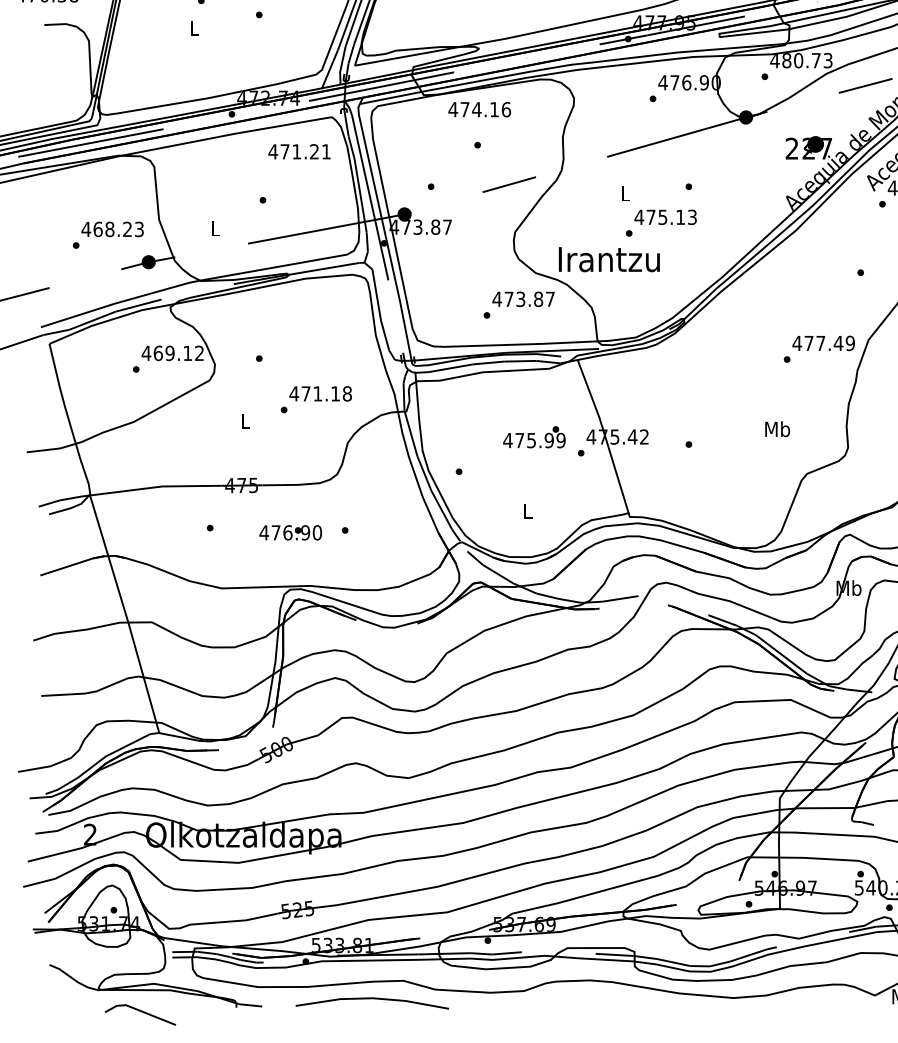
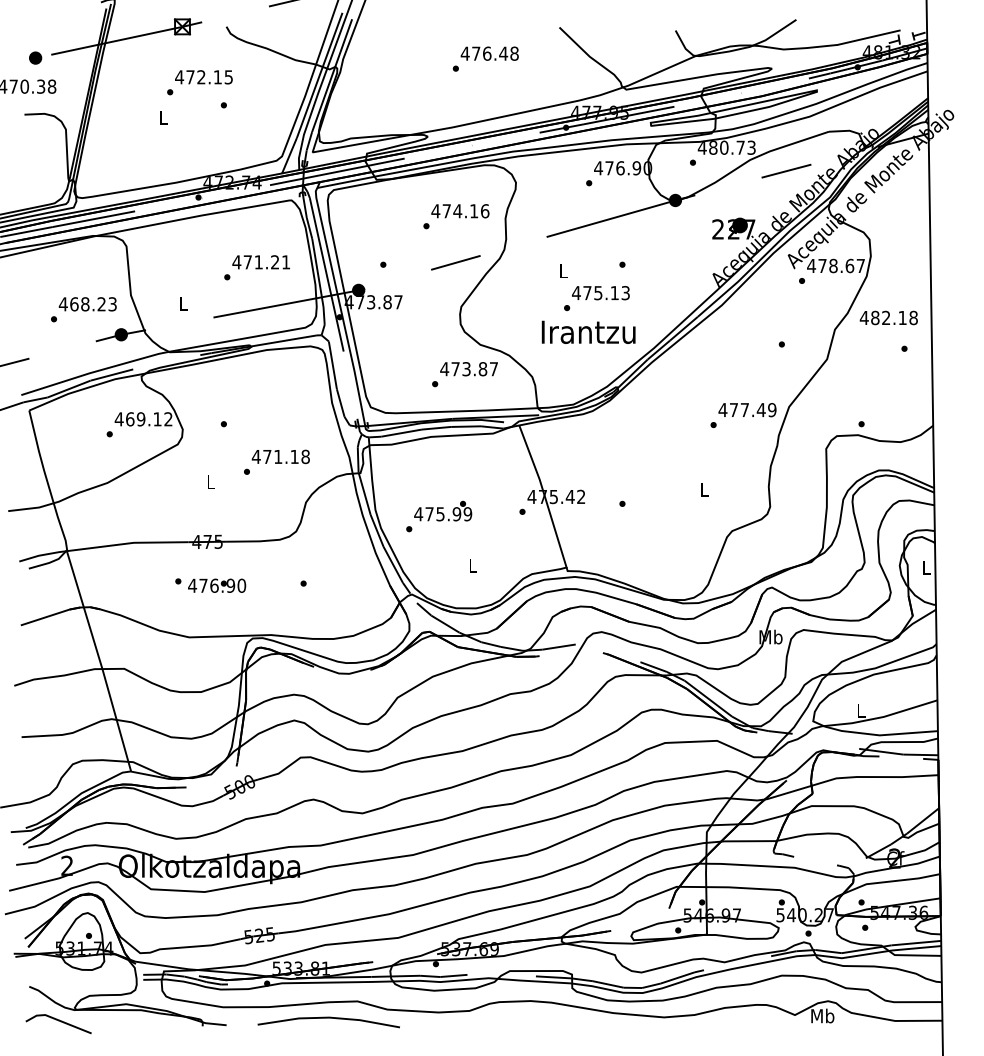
text: (479, 109) -> (460, 211), moved
text: (298, 151) -> (260, 262), moved
text: (609, 258) -> (588, 331), moved
text: (777, 429) -> (704, 489), Mb -> L
text: (534, 436) -> (443, 510), moved
text: (291, 532) -> (217, 585), moved
line: (140, 1012) -> (58, 1021), moved

